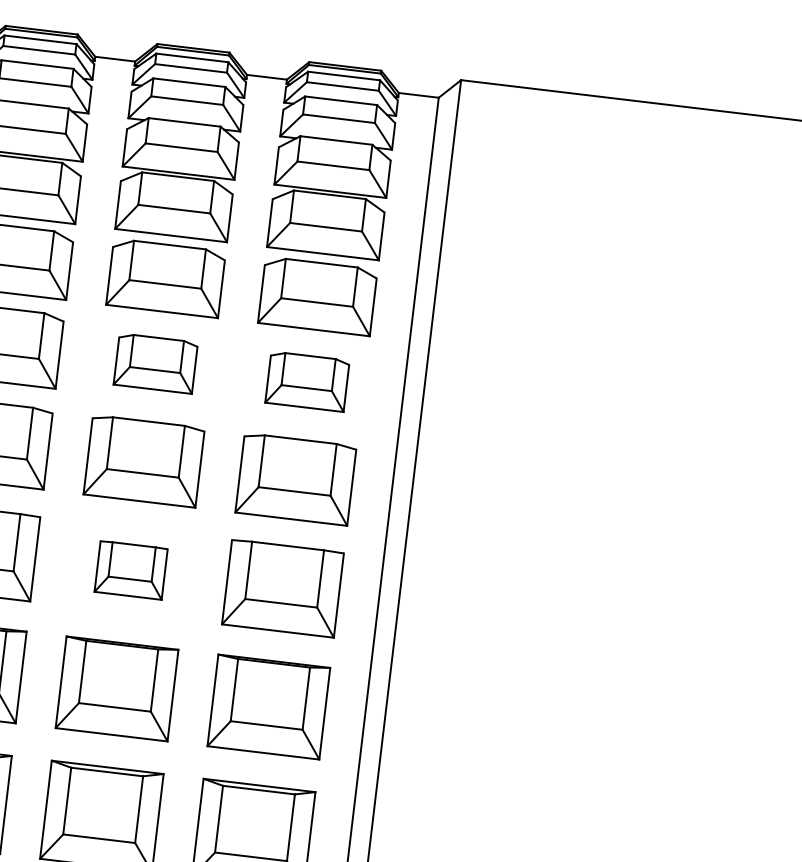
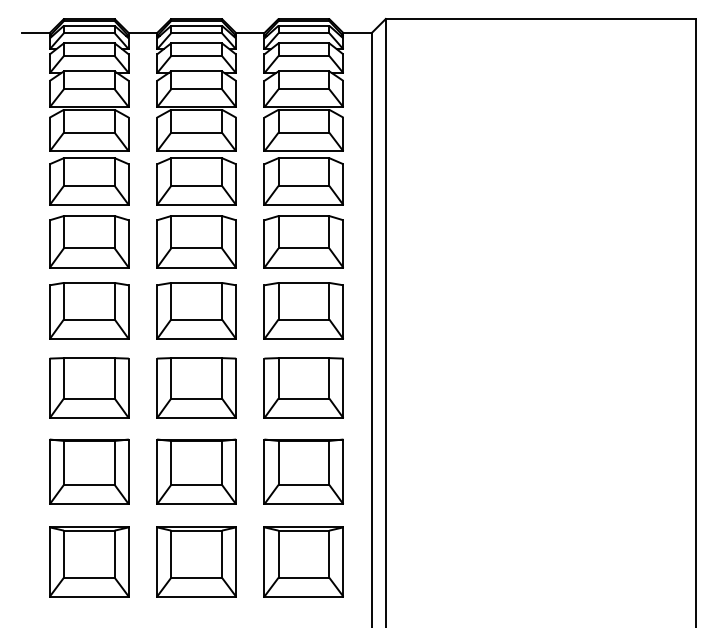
part: (155, 362) -> (196, 241), size x1.43
part: (307, 381) -> (303, 241), size x1.43
part: (131, 569) -> (196, 387), size x1.67

